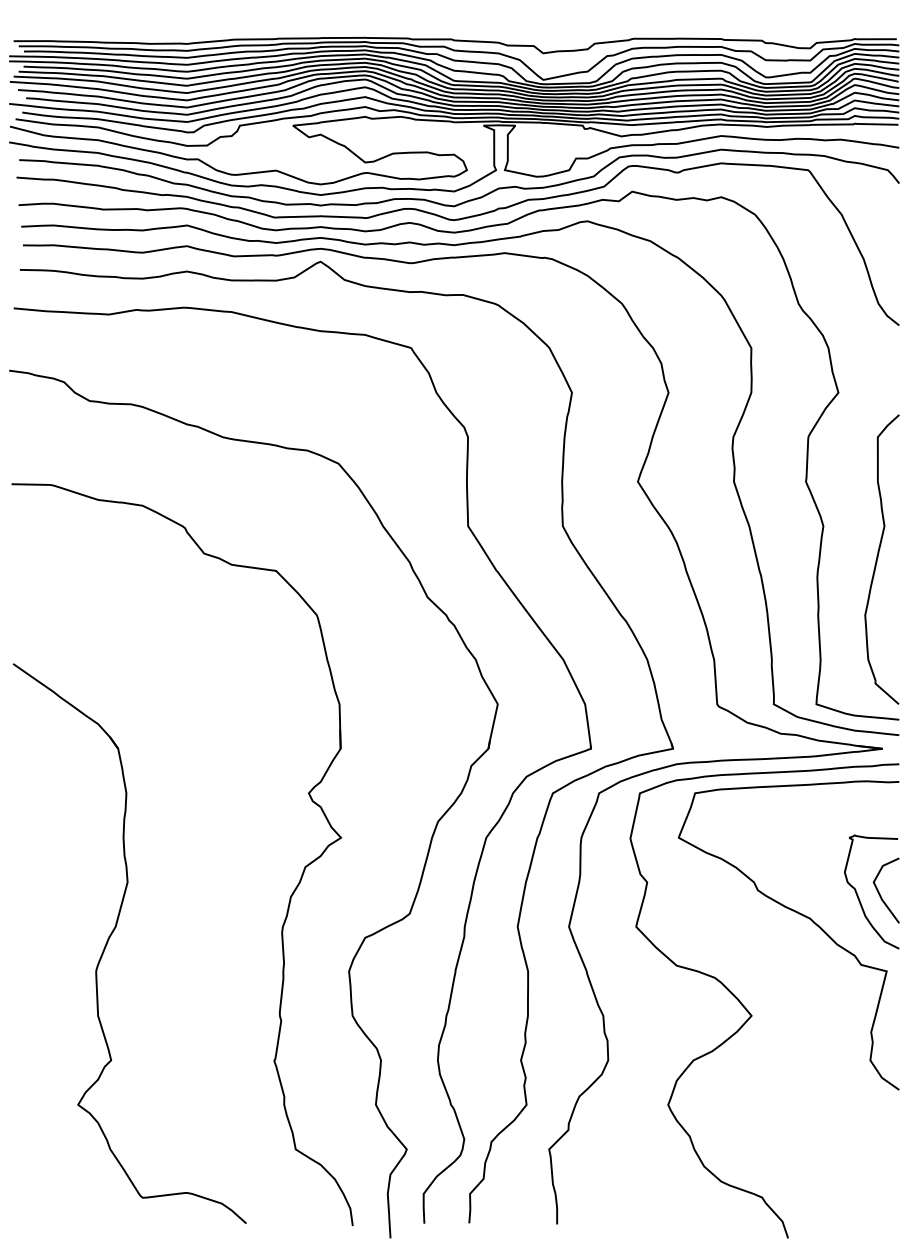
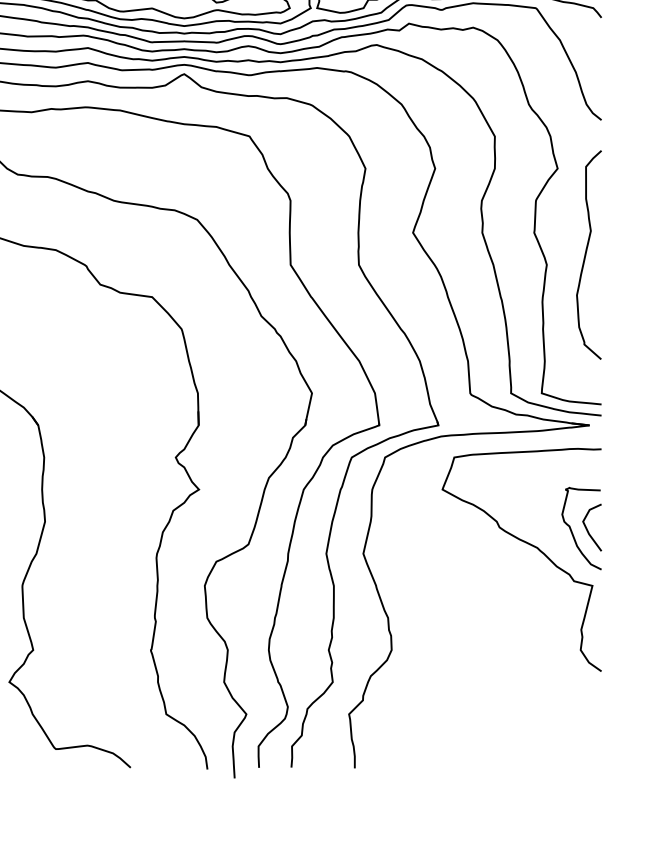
curve: (878, 558) -> (586, 254), moved
curve: (750, 1012) -> (494, 615), removed

